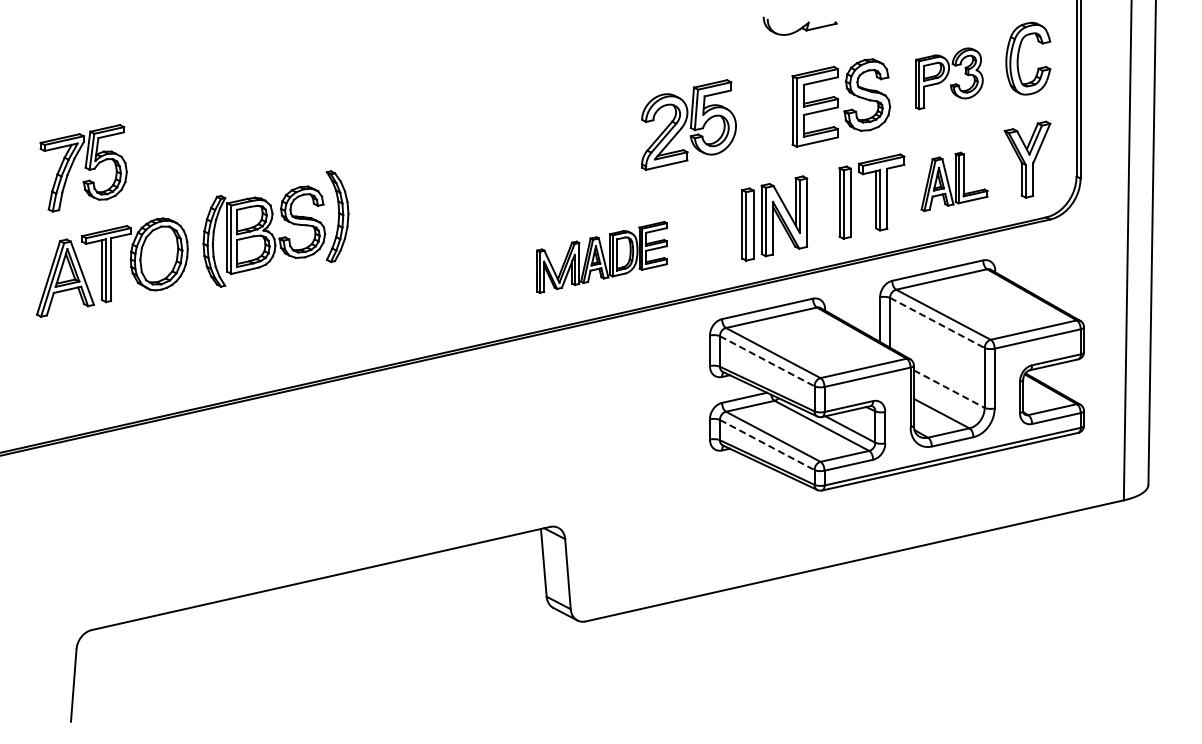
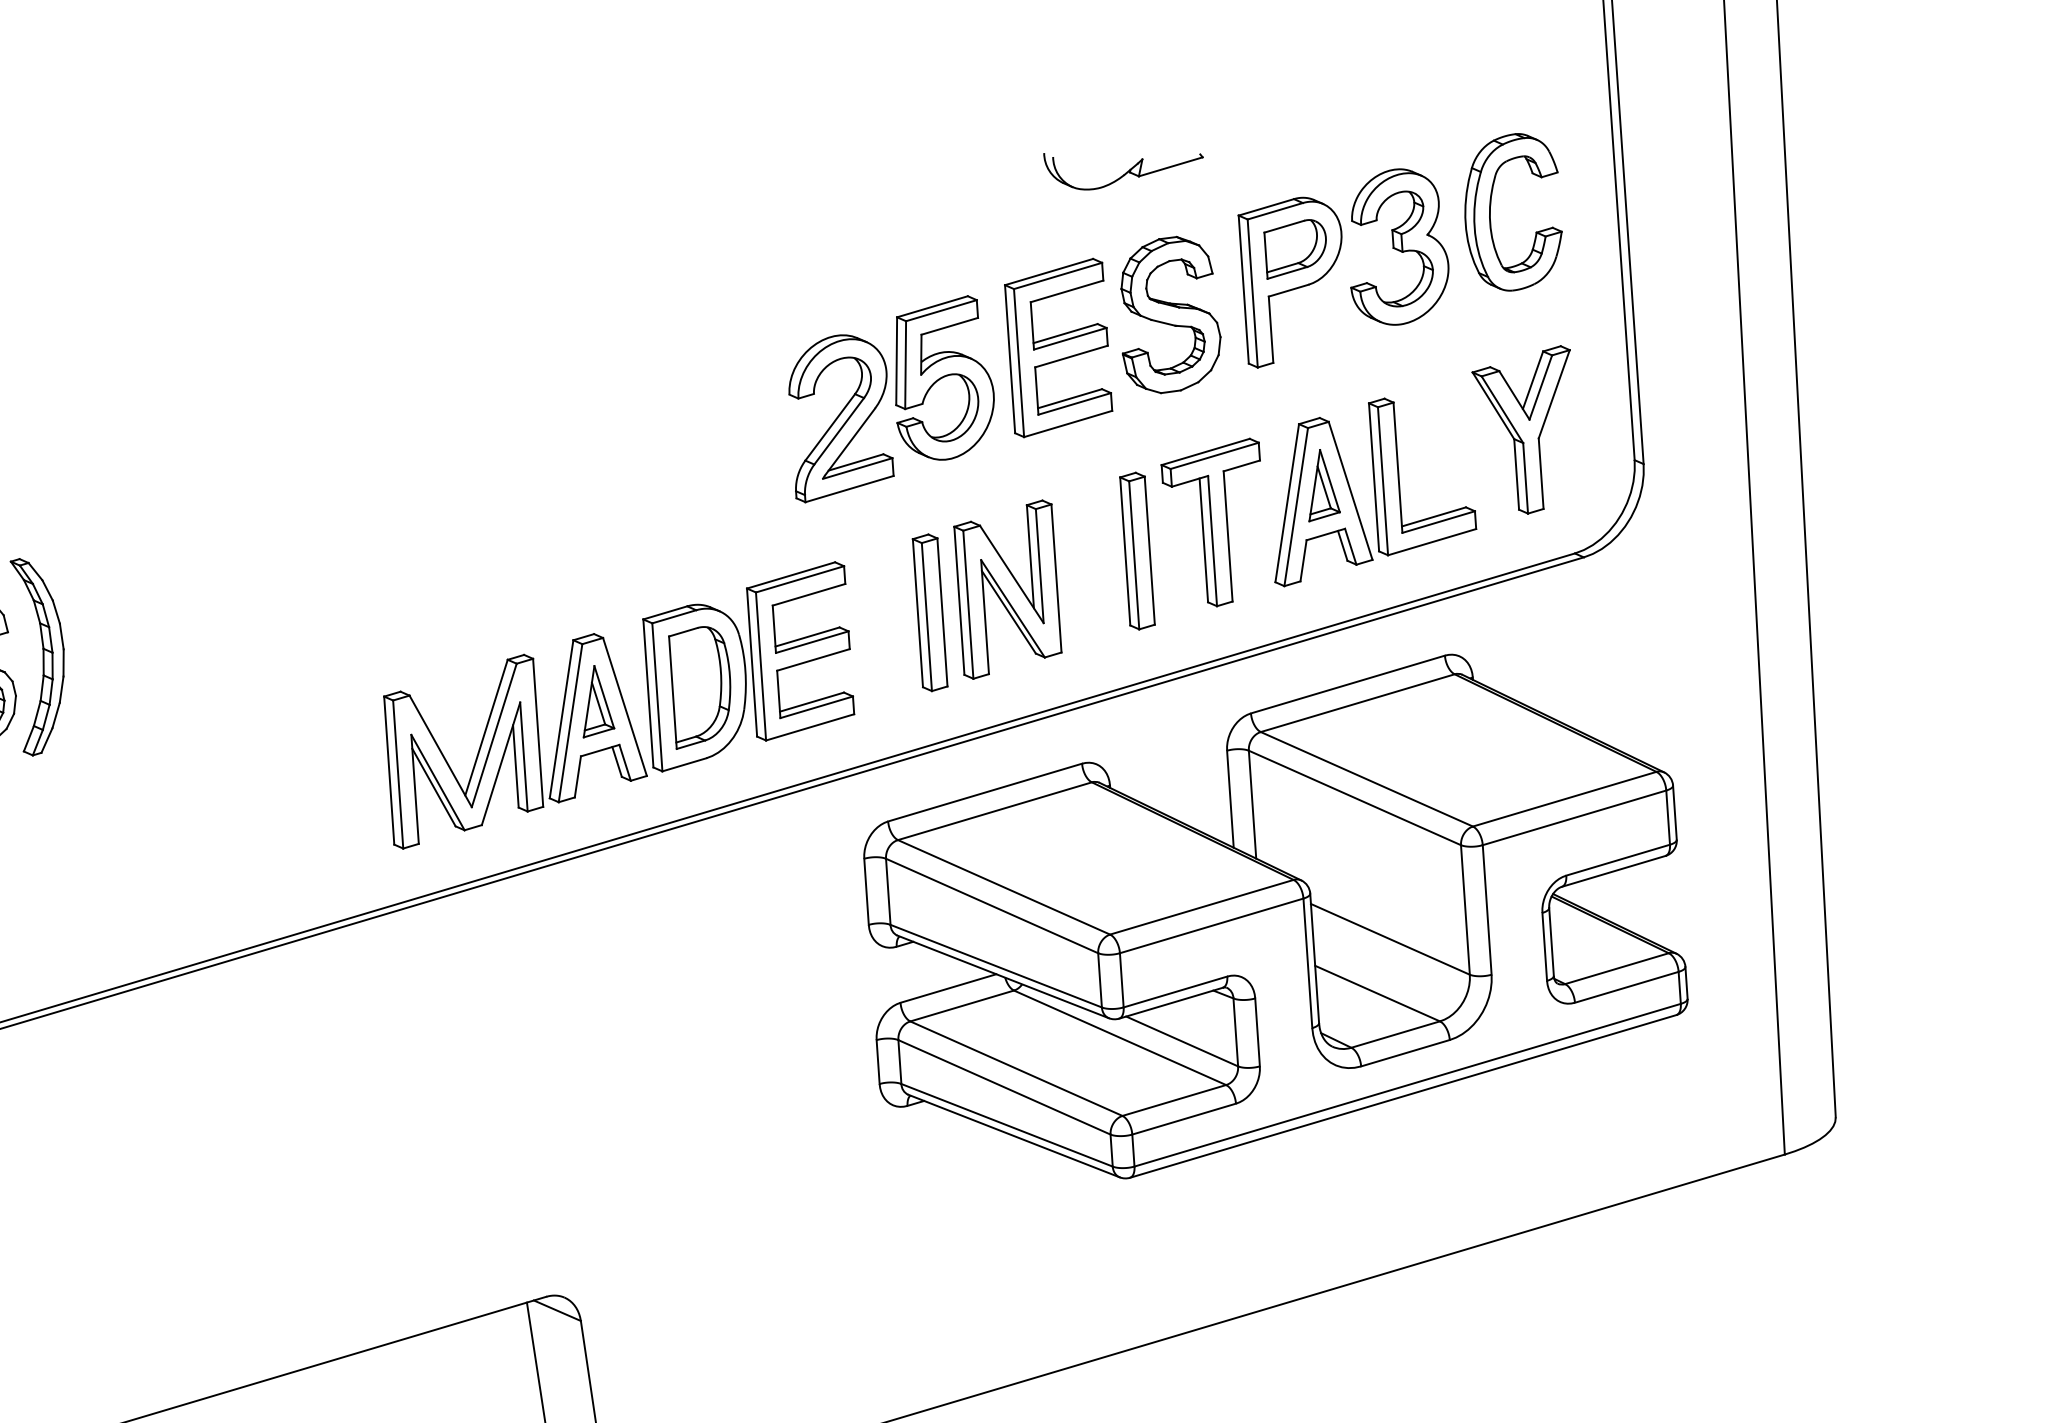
part: (799, 25) -> (1122, 166), moved
part: (949, 78) -> (1345, 266), size x1.43
part: (688, 124) -> (890, 397), moved
part: (954, 181) -> (1371, 489), size x1.43
part: (601, 257) -> (617, 705), size x1.67
line: (937, 322) -> (1355, 796), dashed -> solid
line: (767, 361) -> (992, 906), dashed -> solid
line: (949, 389) -> (1390, 940), dashed -> solid
line: (767, 445) -> (1005, 1088), dashed -> solid

